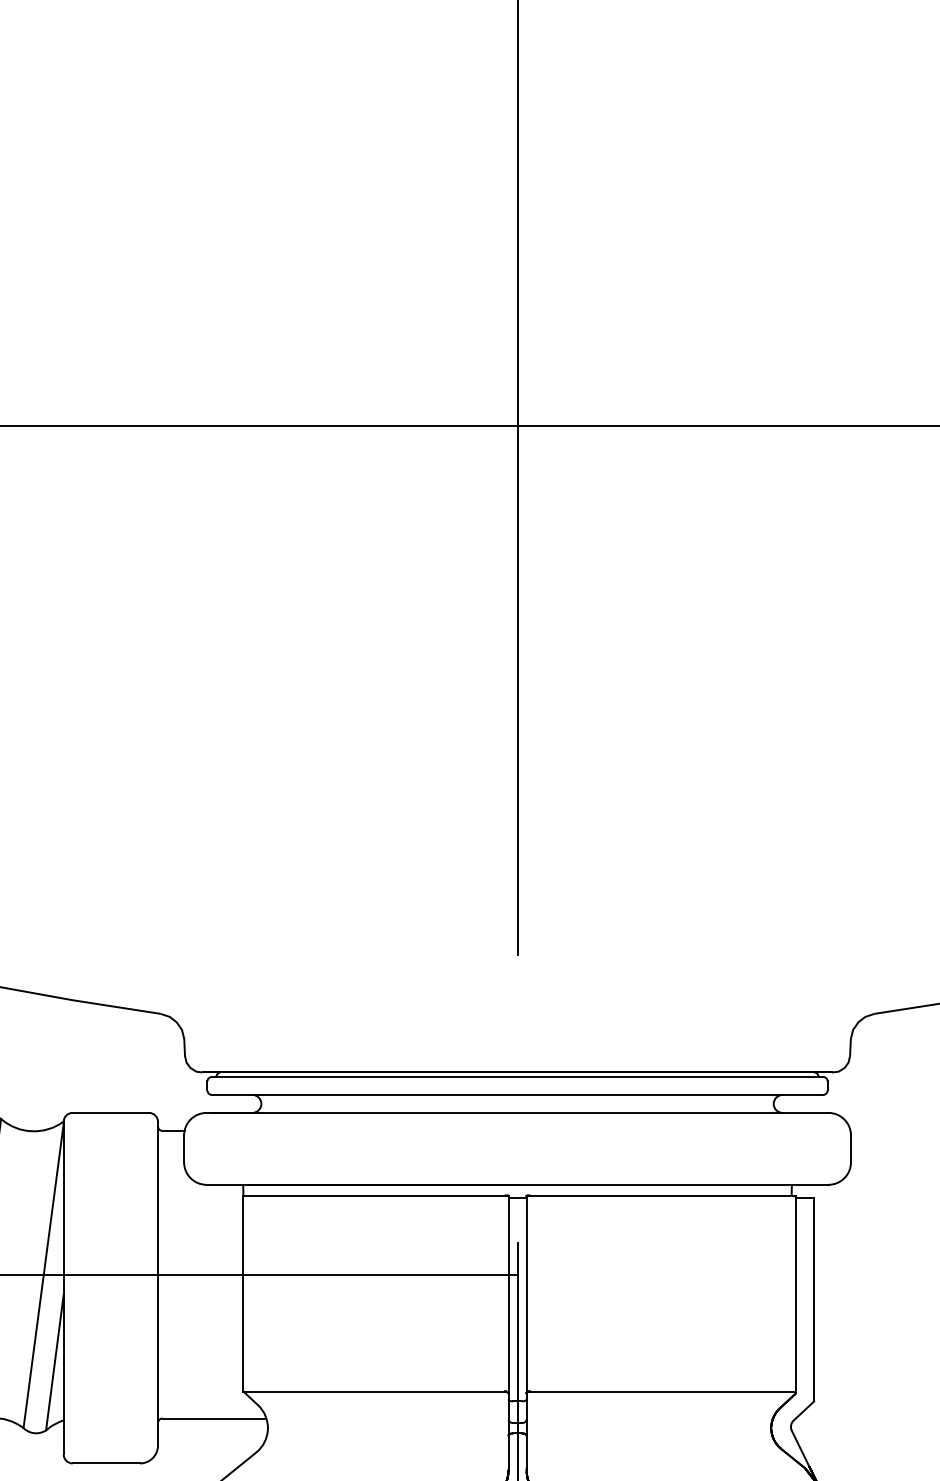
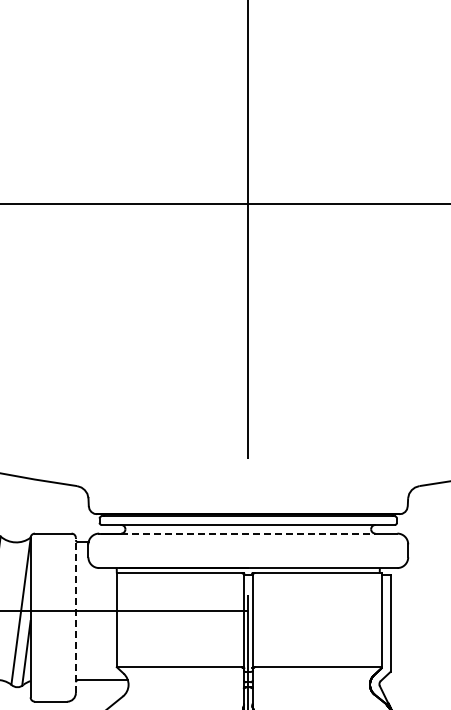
line: (517, 1112) -> (248, 533), solid -> dashed
line: (157, 1283) -> (75, 615), solid -> dashed

